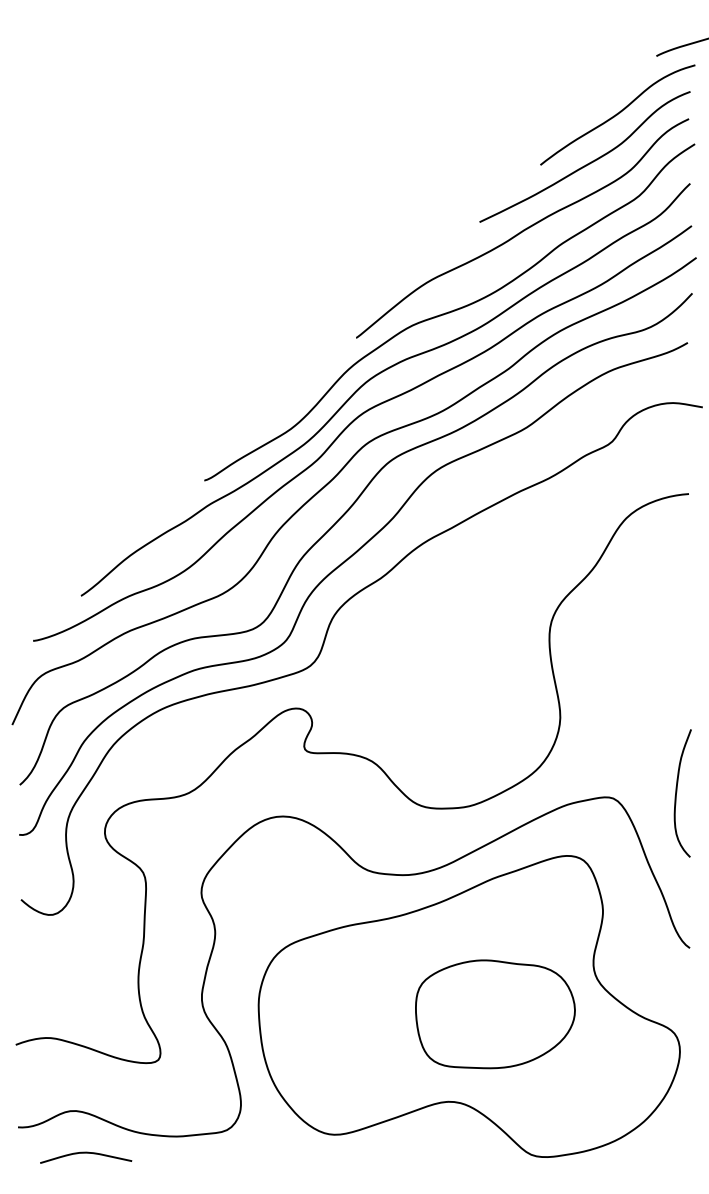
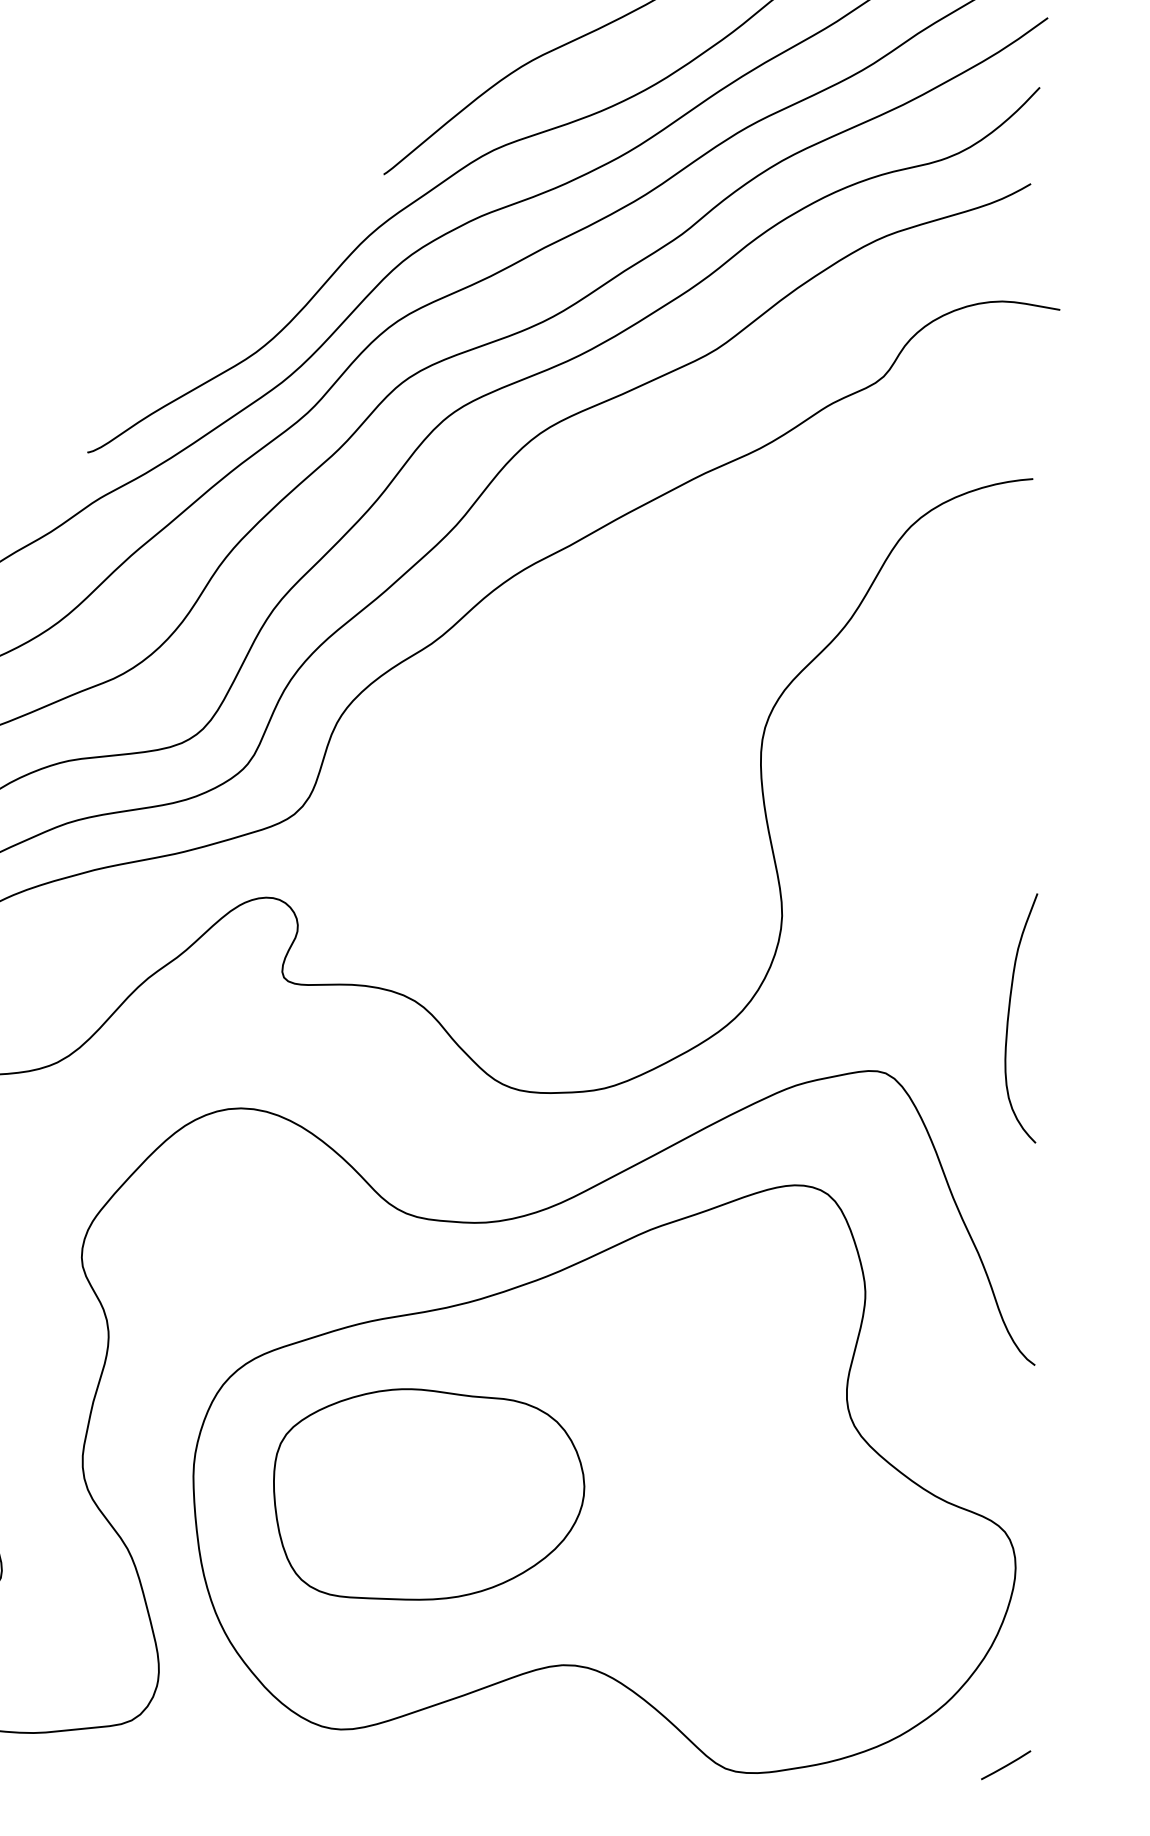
curve: (677, 792) -> (1010, 1016), moved
part: (495, 1014) -> (429, 1494), moved
line: (675, 1152) -> (1006, 1764), added

